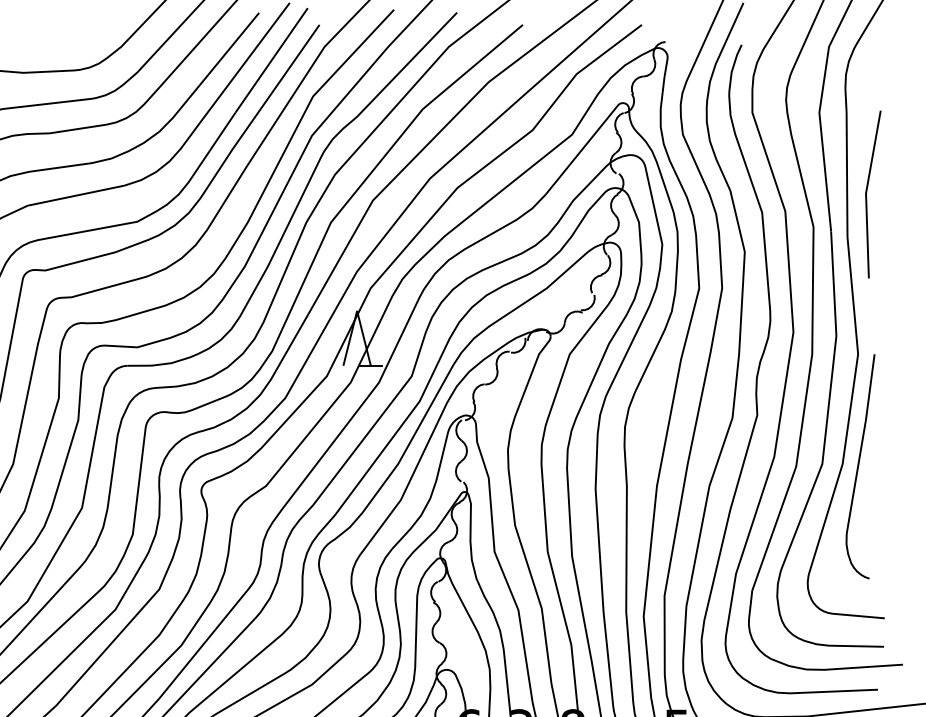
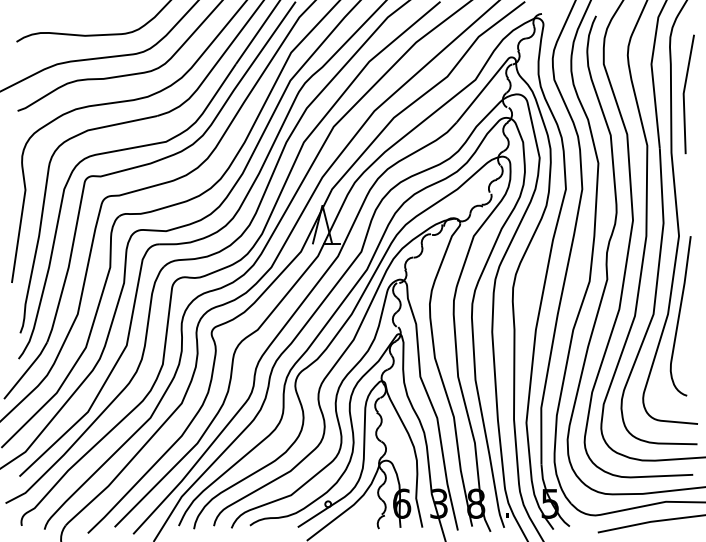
line: (867, 194) -> (684, 94), moved

